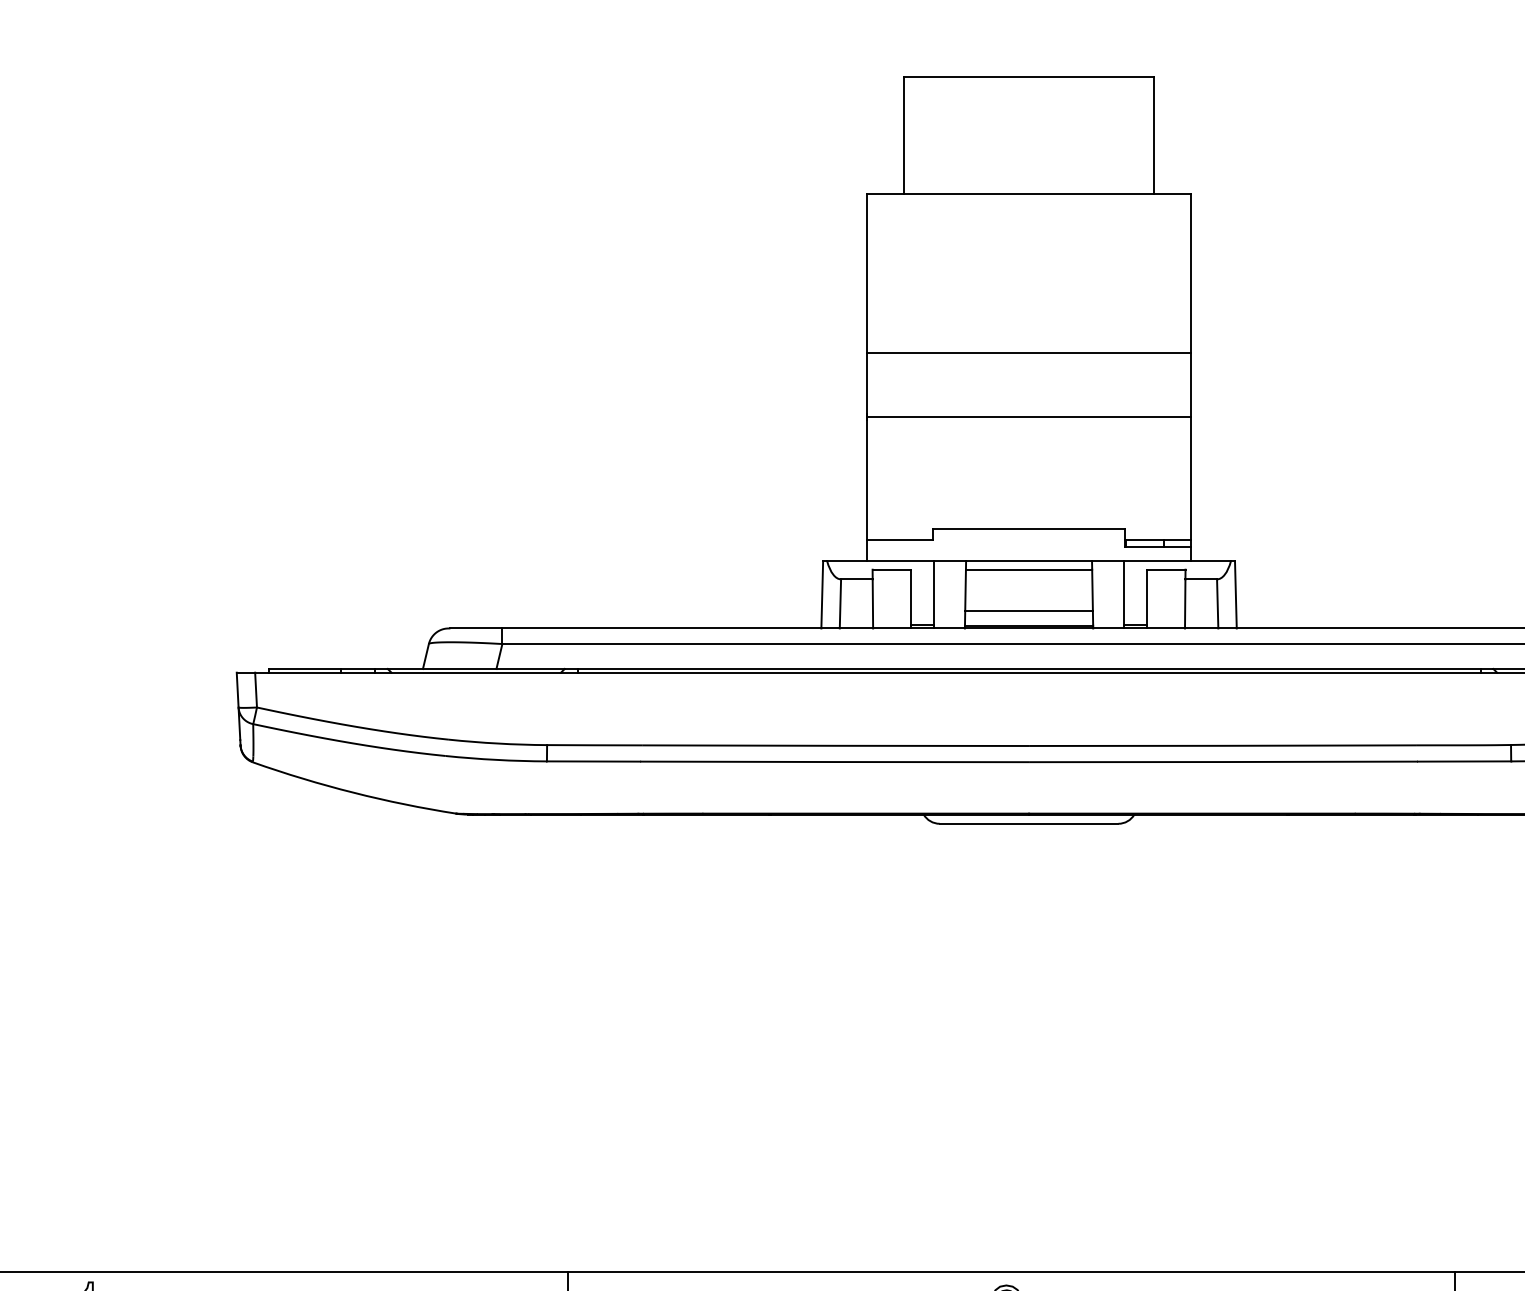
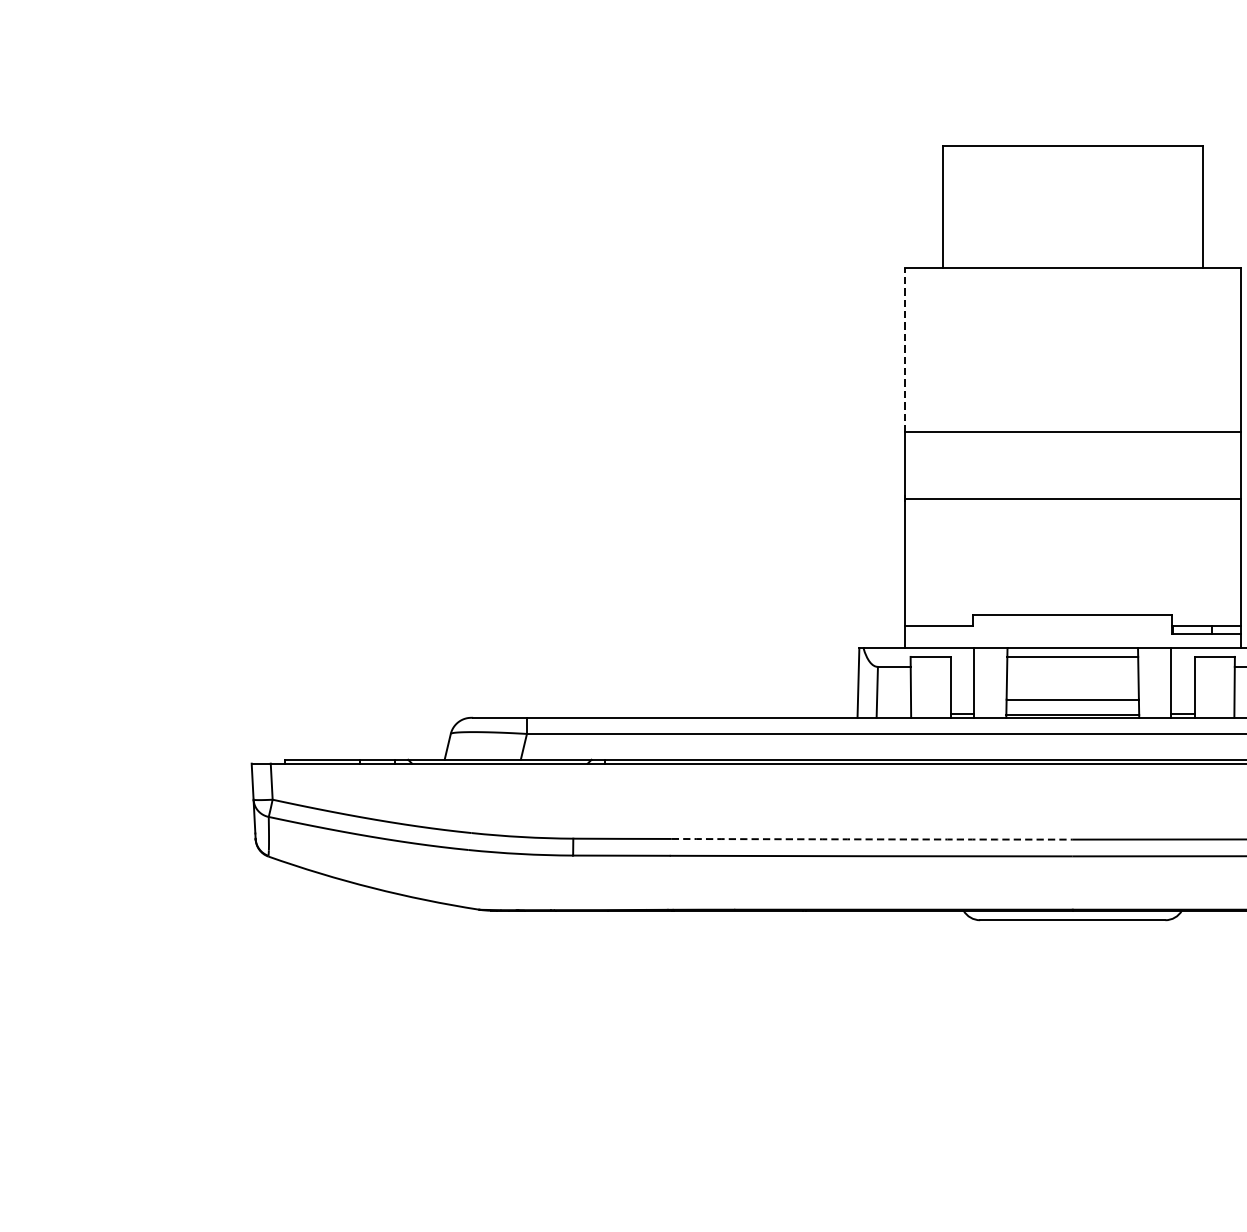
line: (866, 273) -> (904, 349), solid -> dashed
arc: (835, 745) -> (872, 839), solid -> dashed

